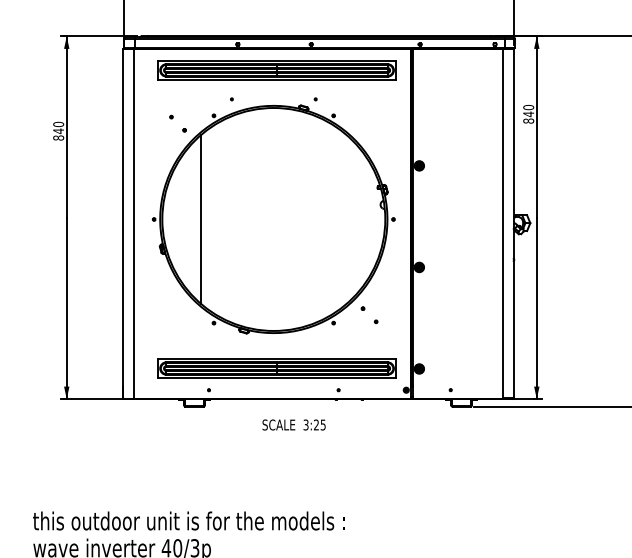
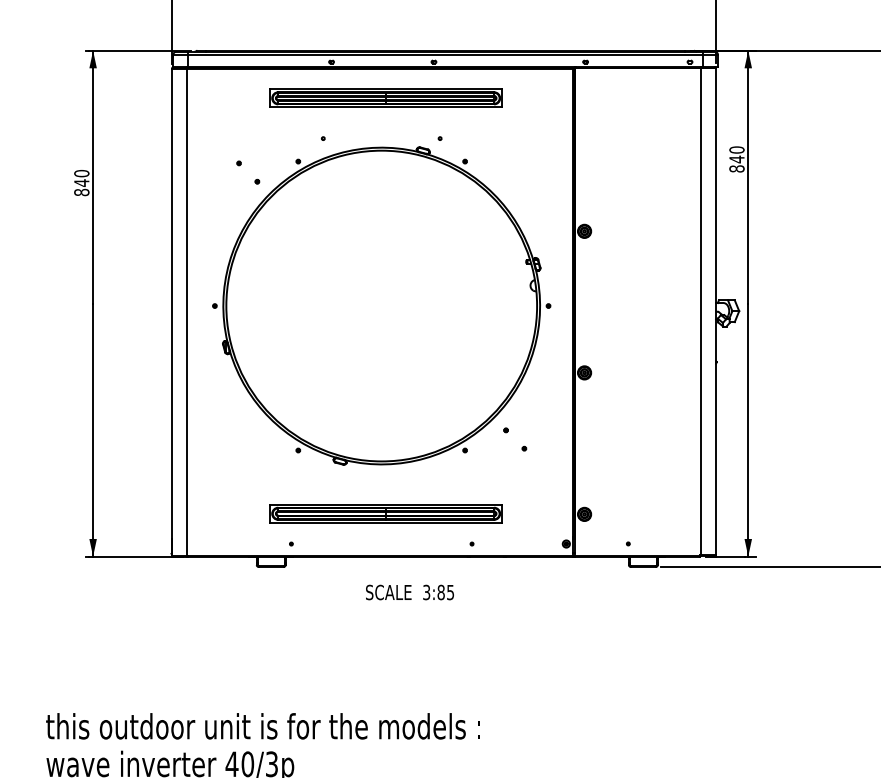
part: (276, 70) -> (385, 98), size x0.7
line: (200, 219) -> (279, 306), removed
part: (276, 368) -> (385, 513), size x0.7
text: (316, 424) -> (441, 591), 3:25 -> 3:85

